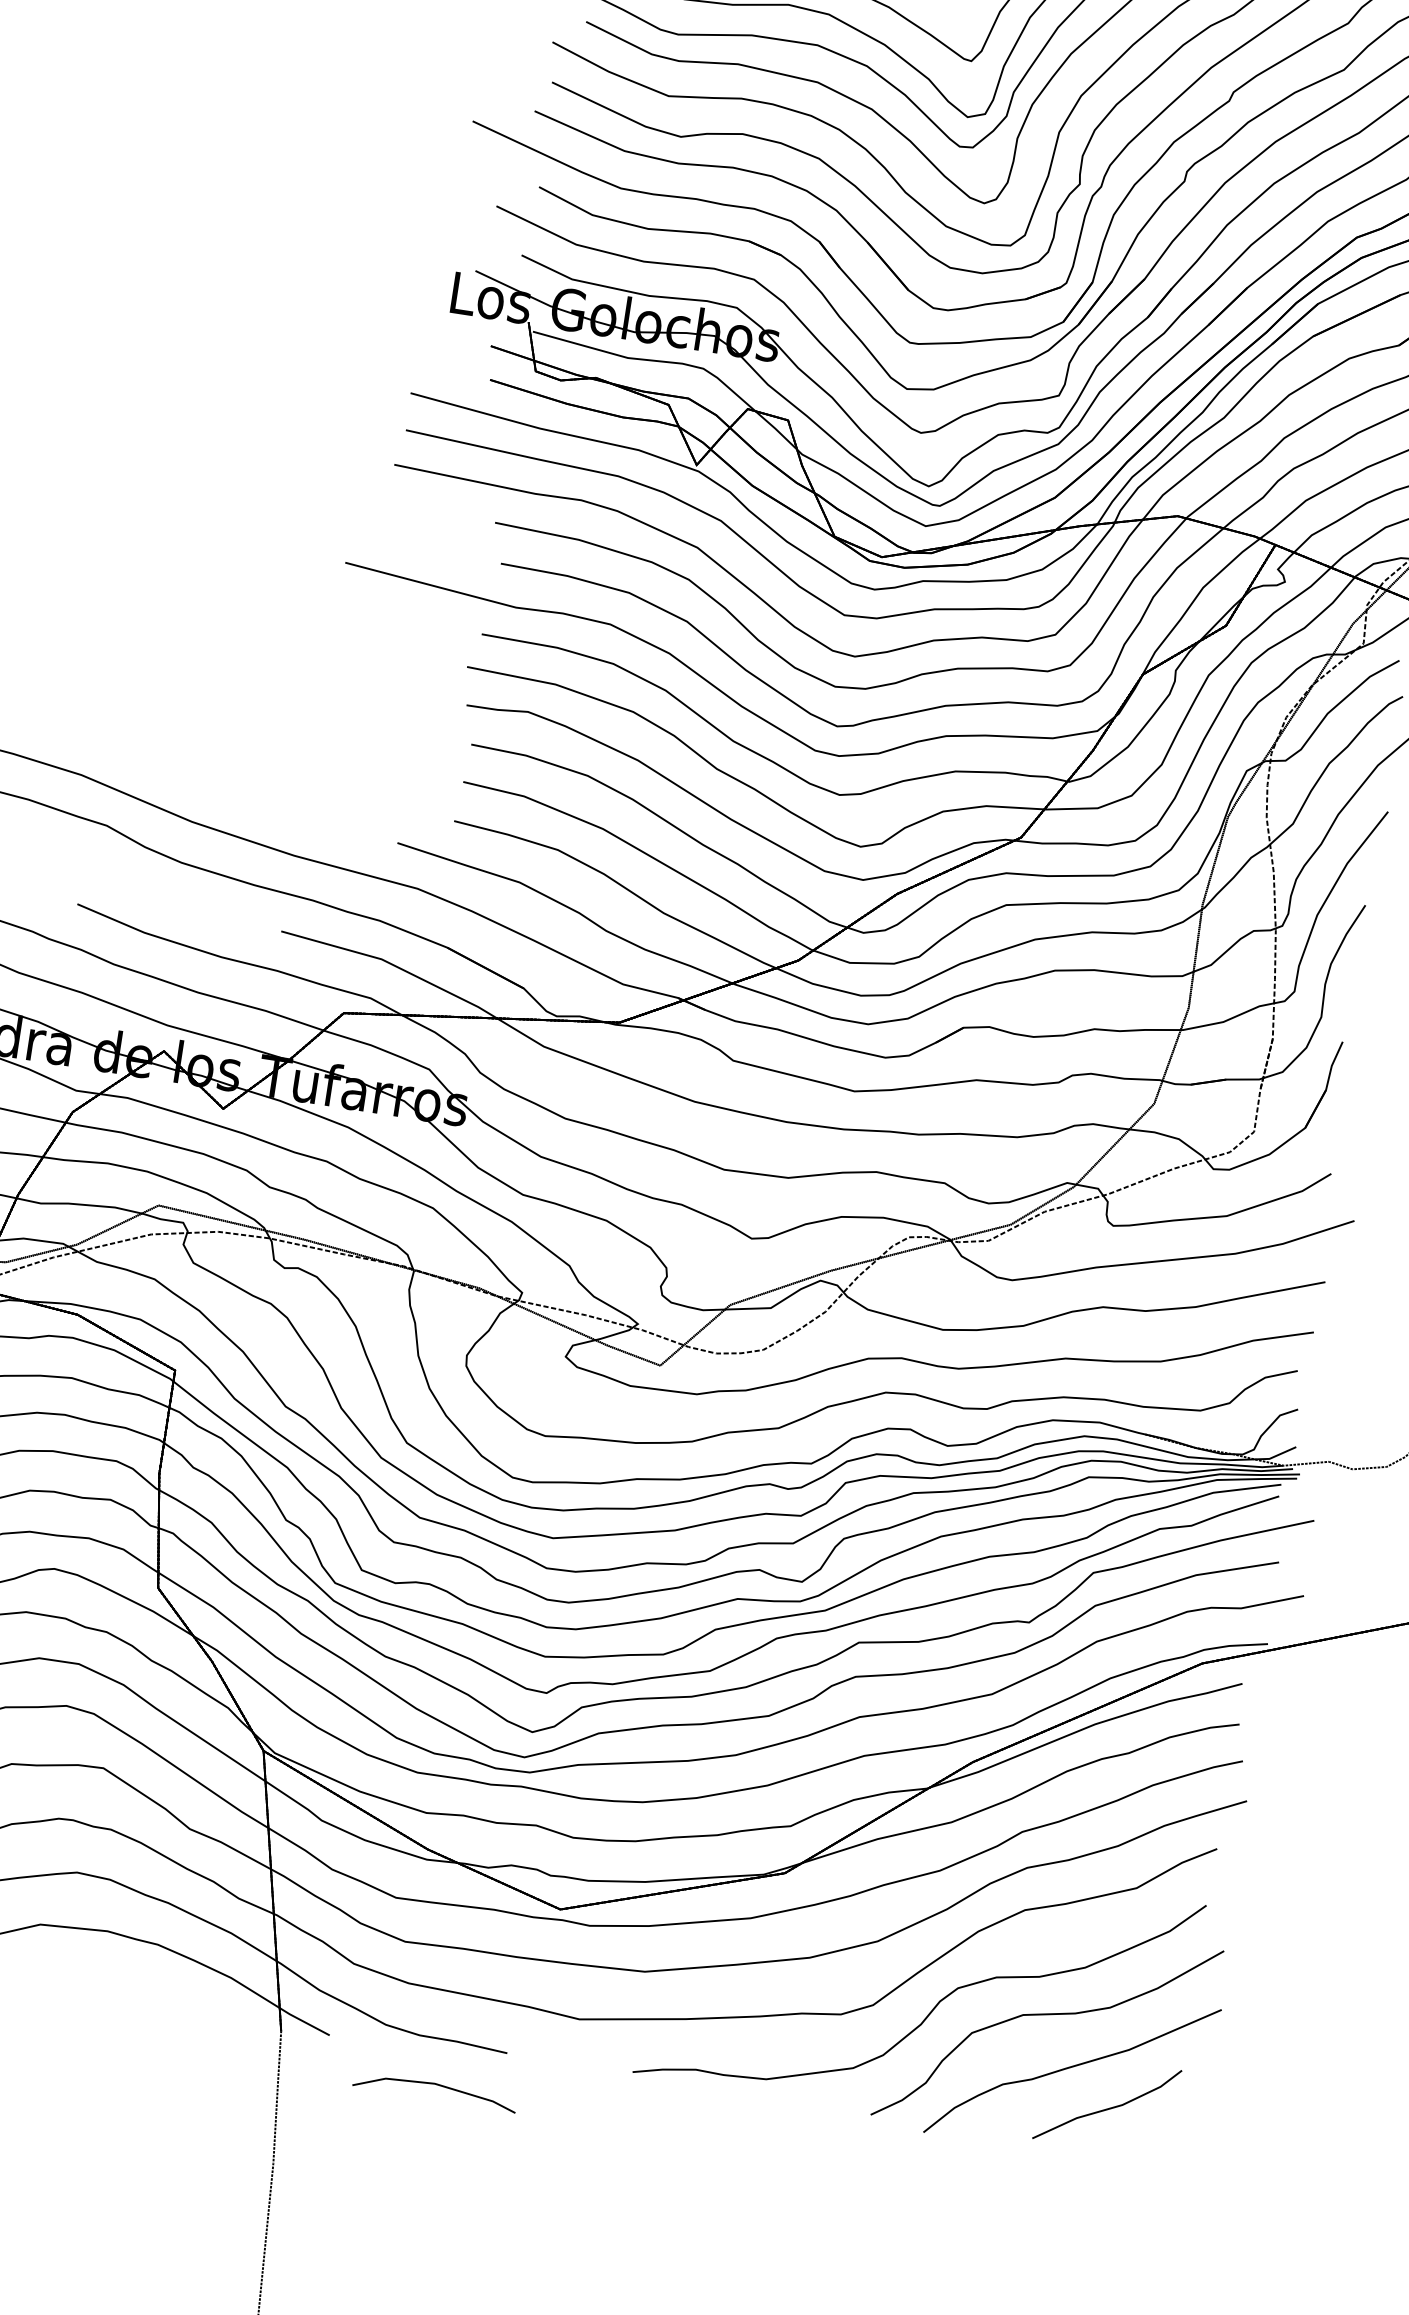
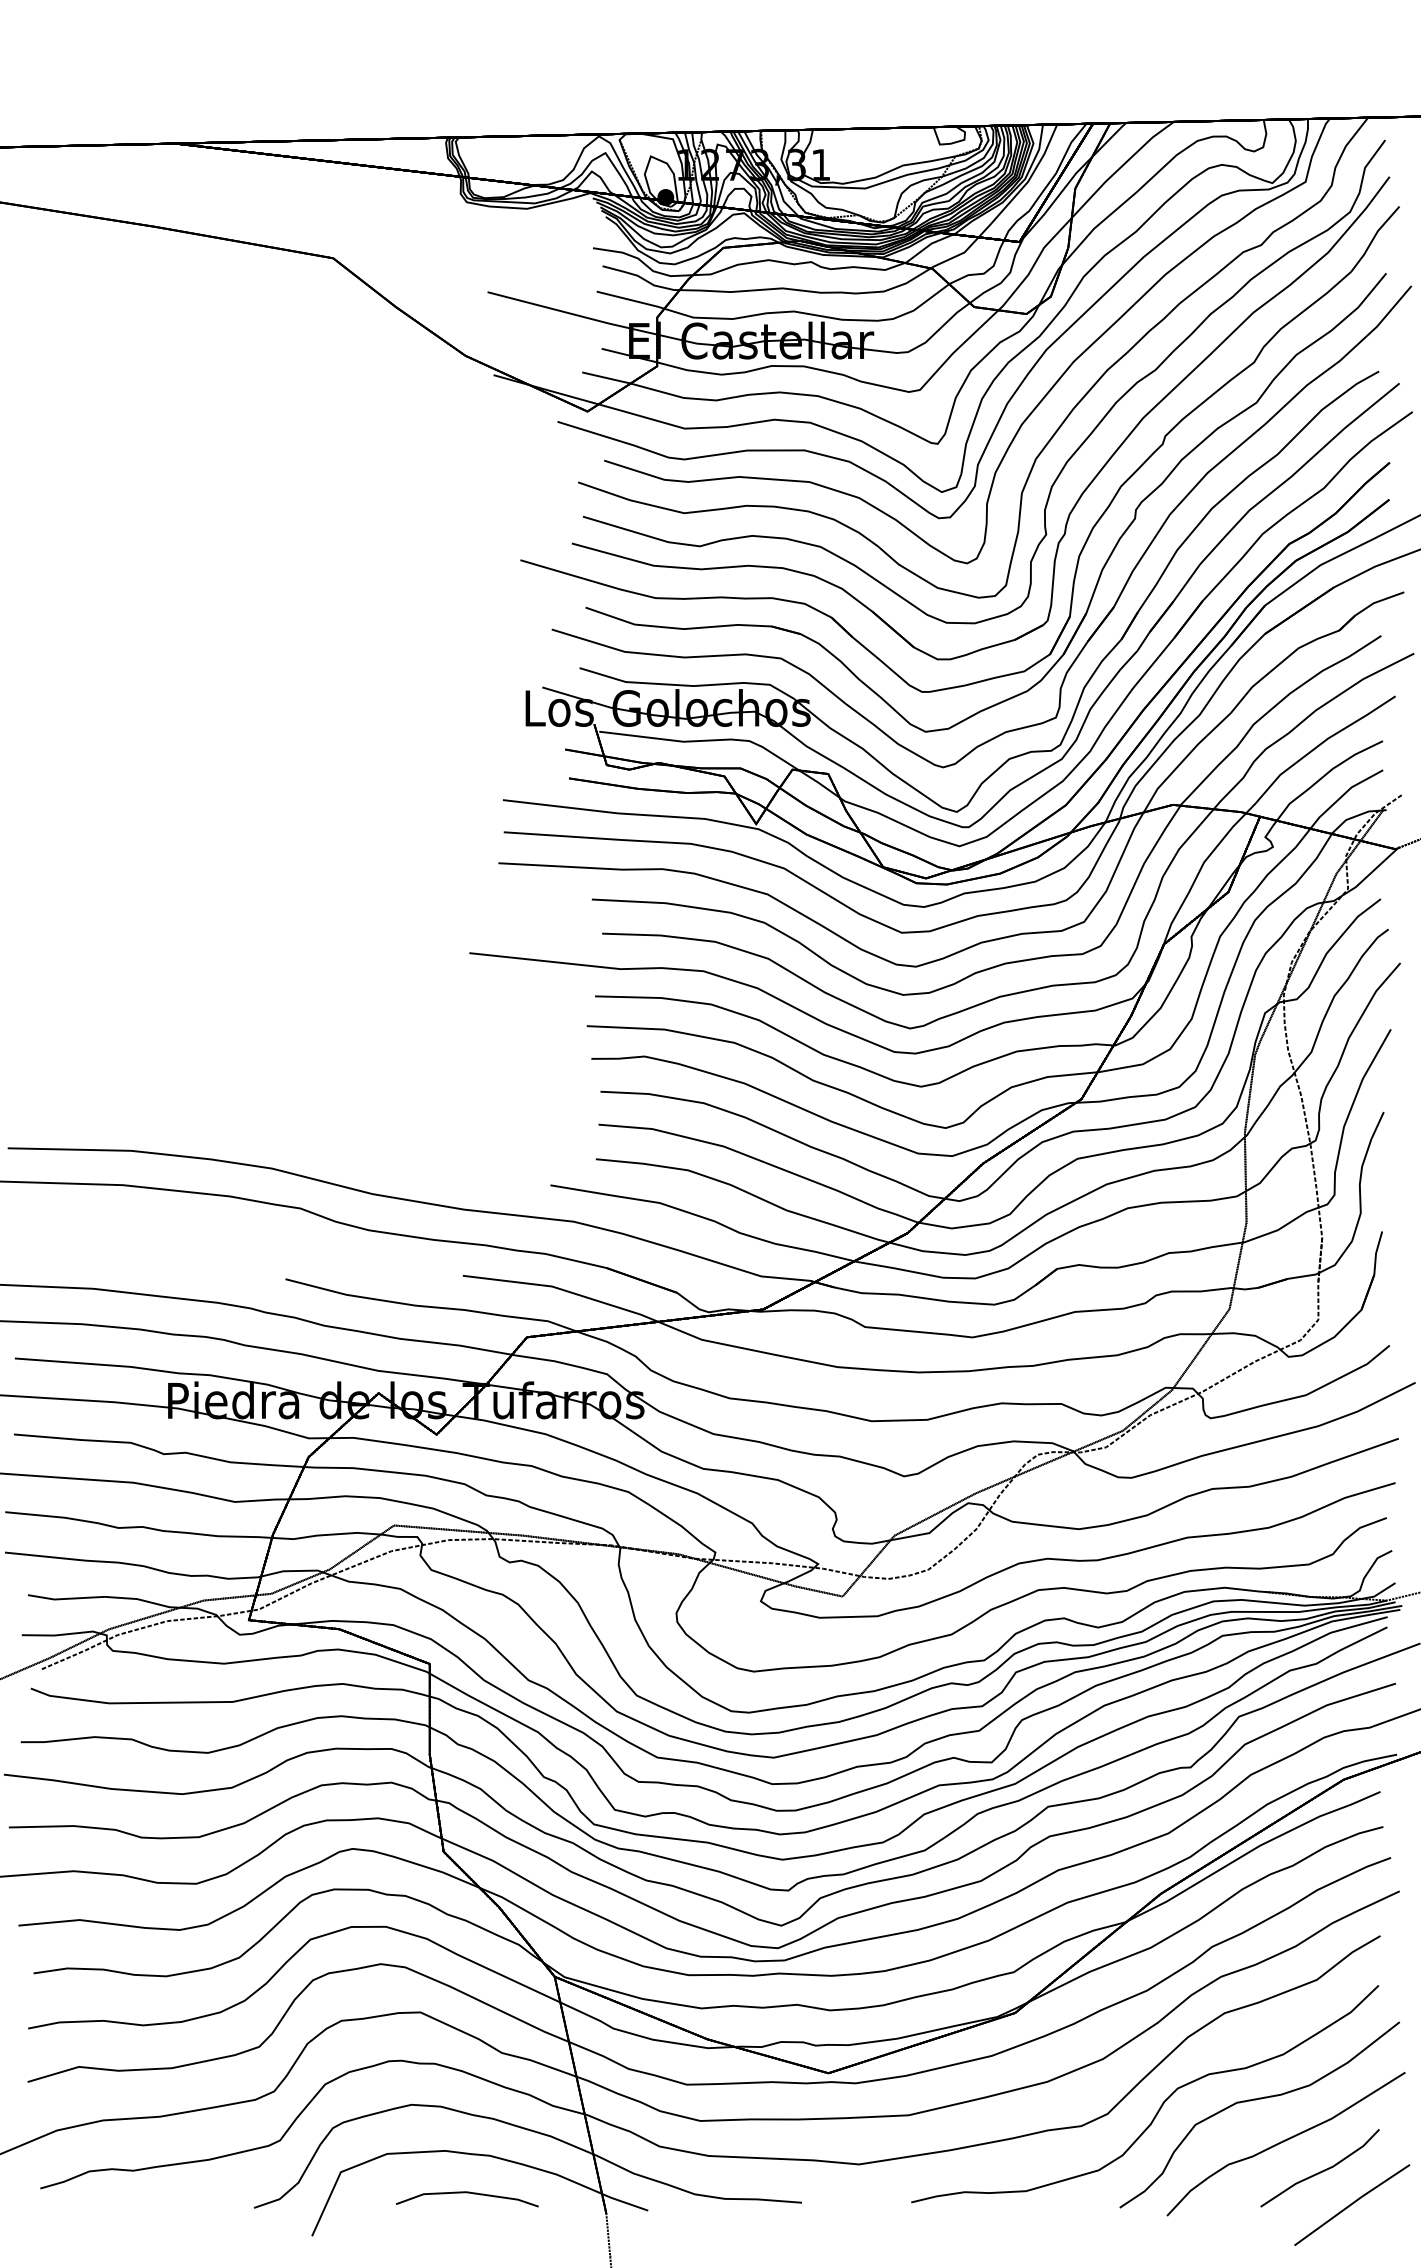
line: (436, 2085) -> (467, 2193), moved
line: (1138, 2151) -> (1352, 2204), added

